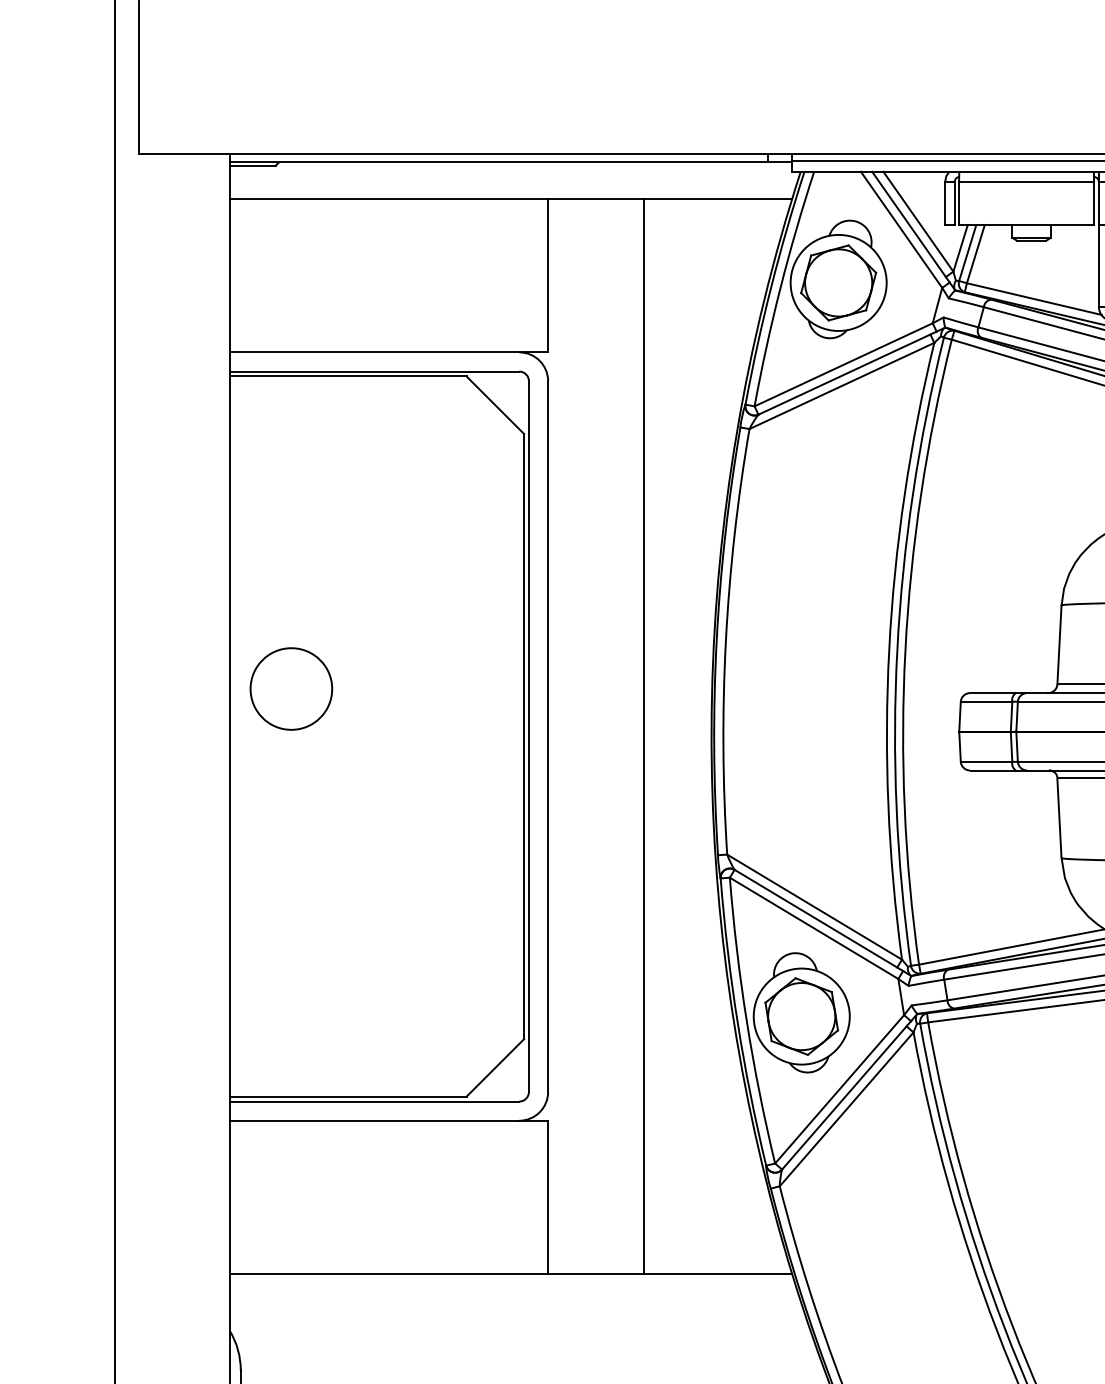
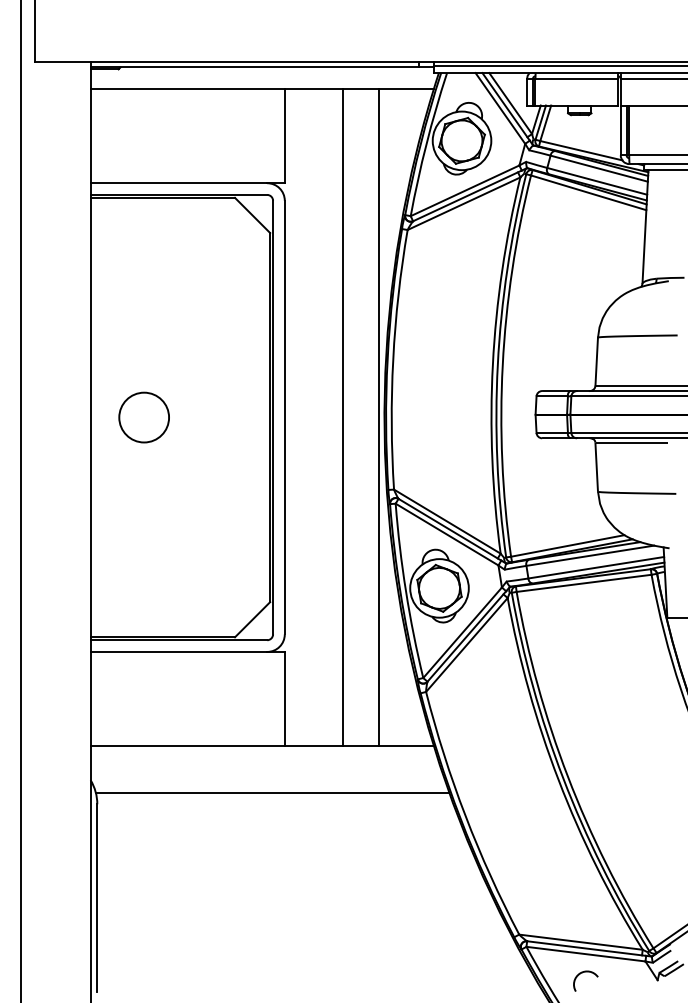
circle: (290, 688) -> (143, 417), moved
line: (701, 736) -> (378, 417), added
line: (527, 1351) -> (272, 792), added

